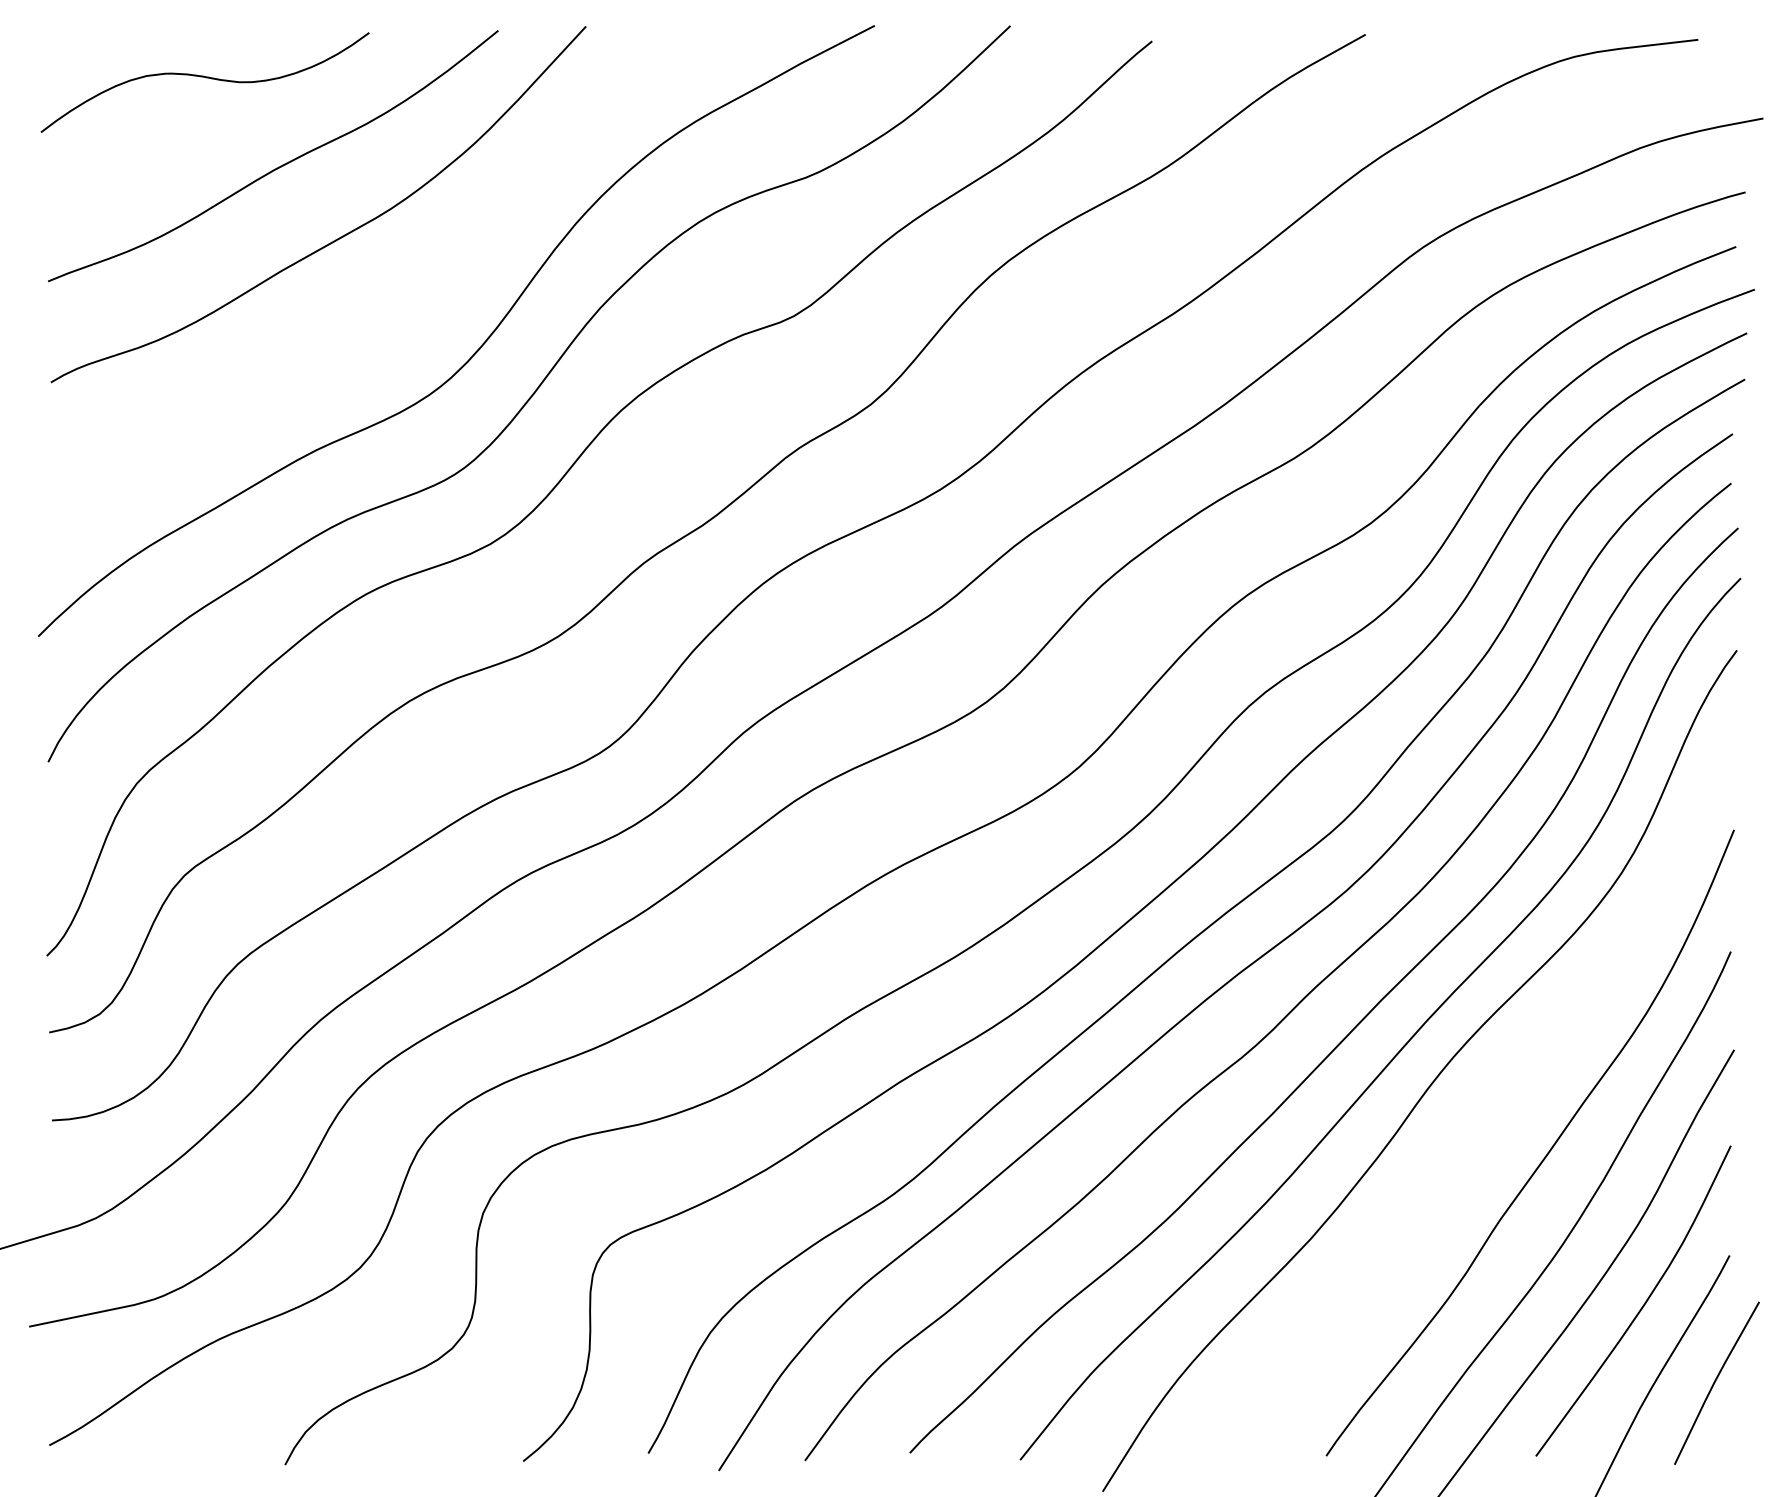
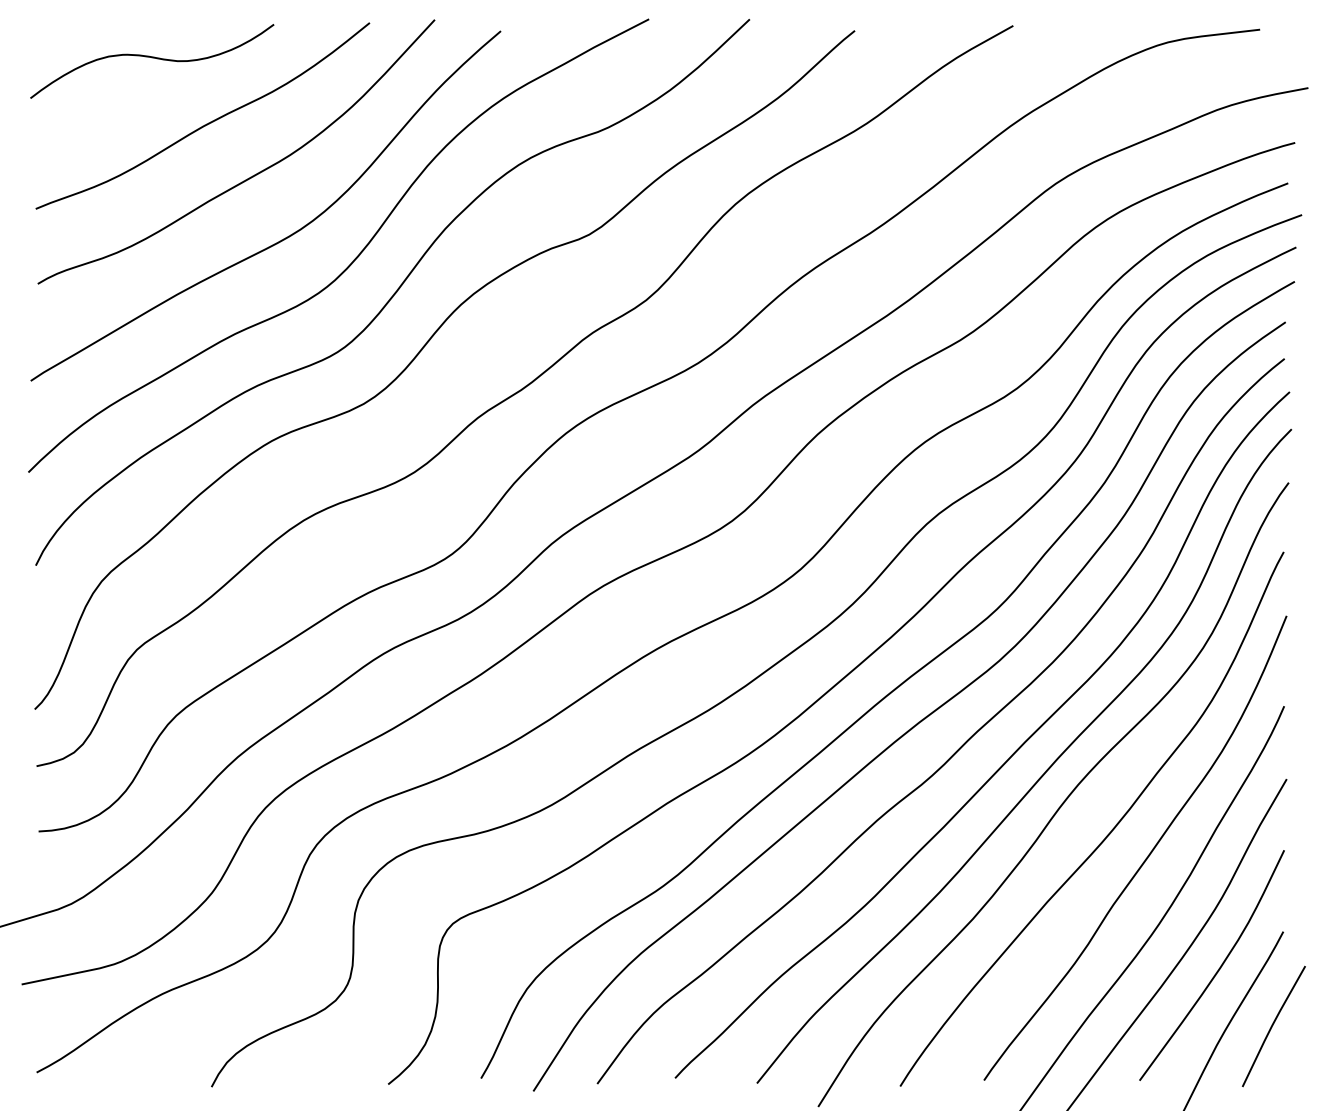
curve: (379, 322) -> (281, 239), added
curve: (1492, 1124) -> (1107, 834), added

